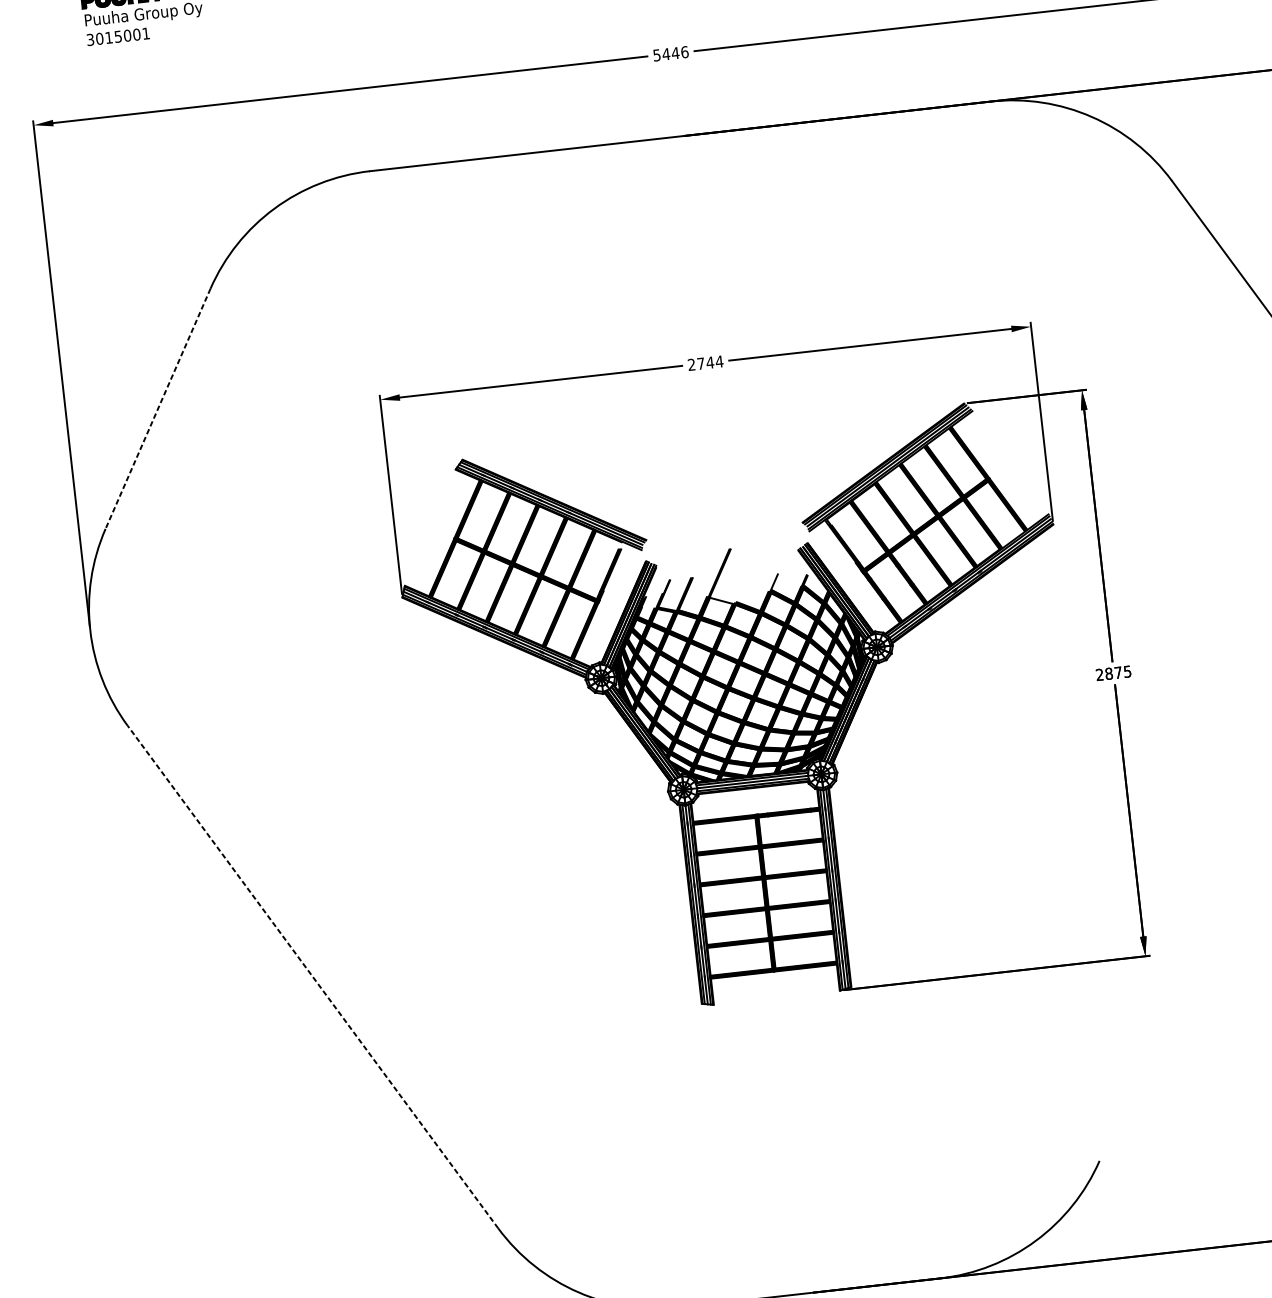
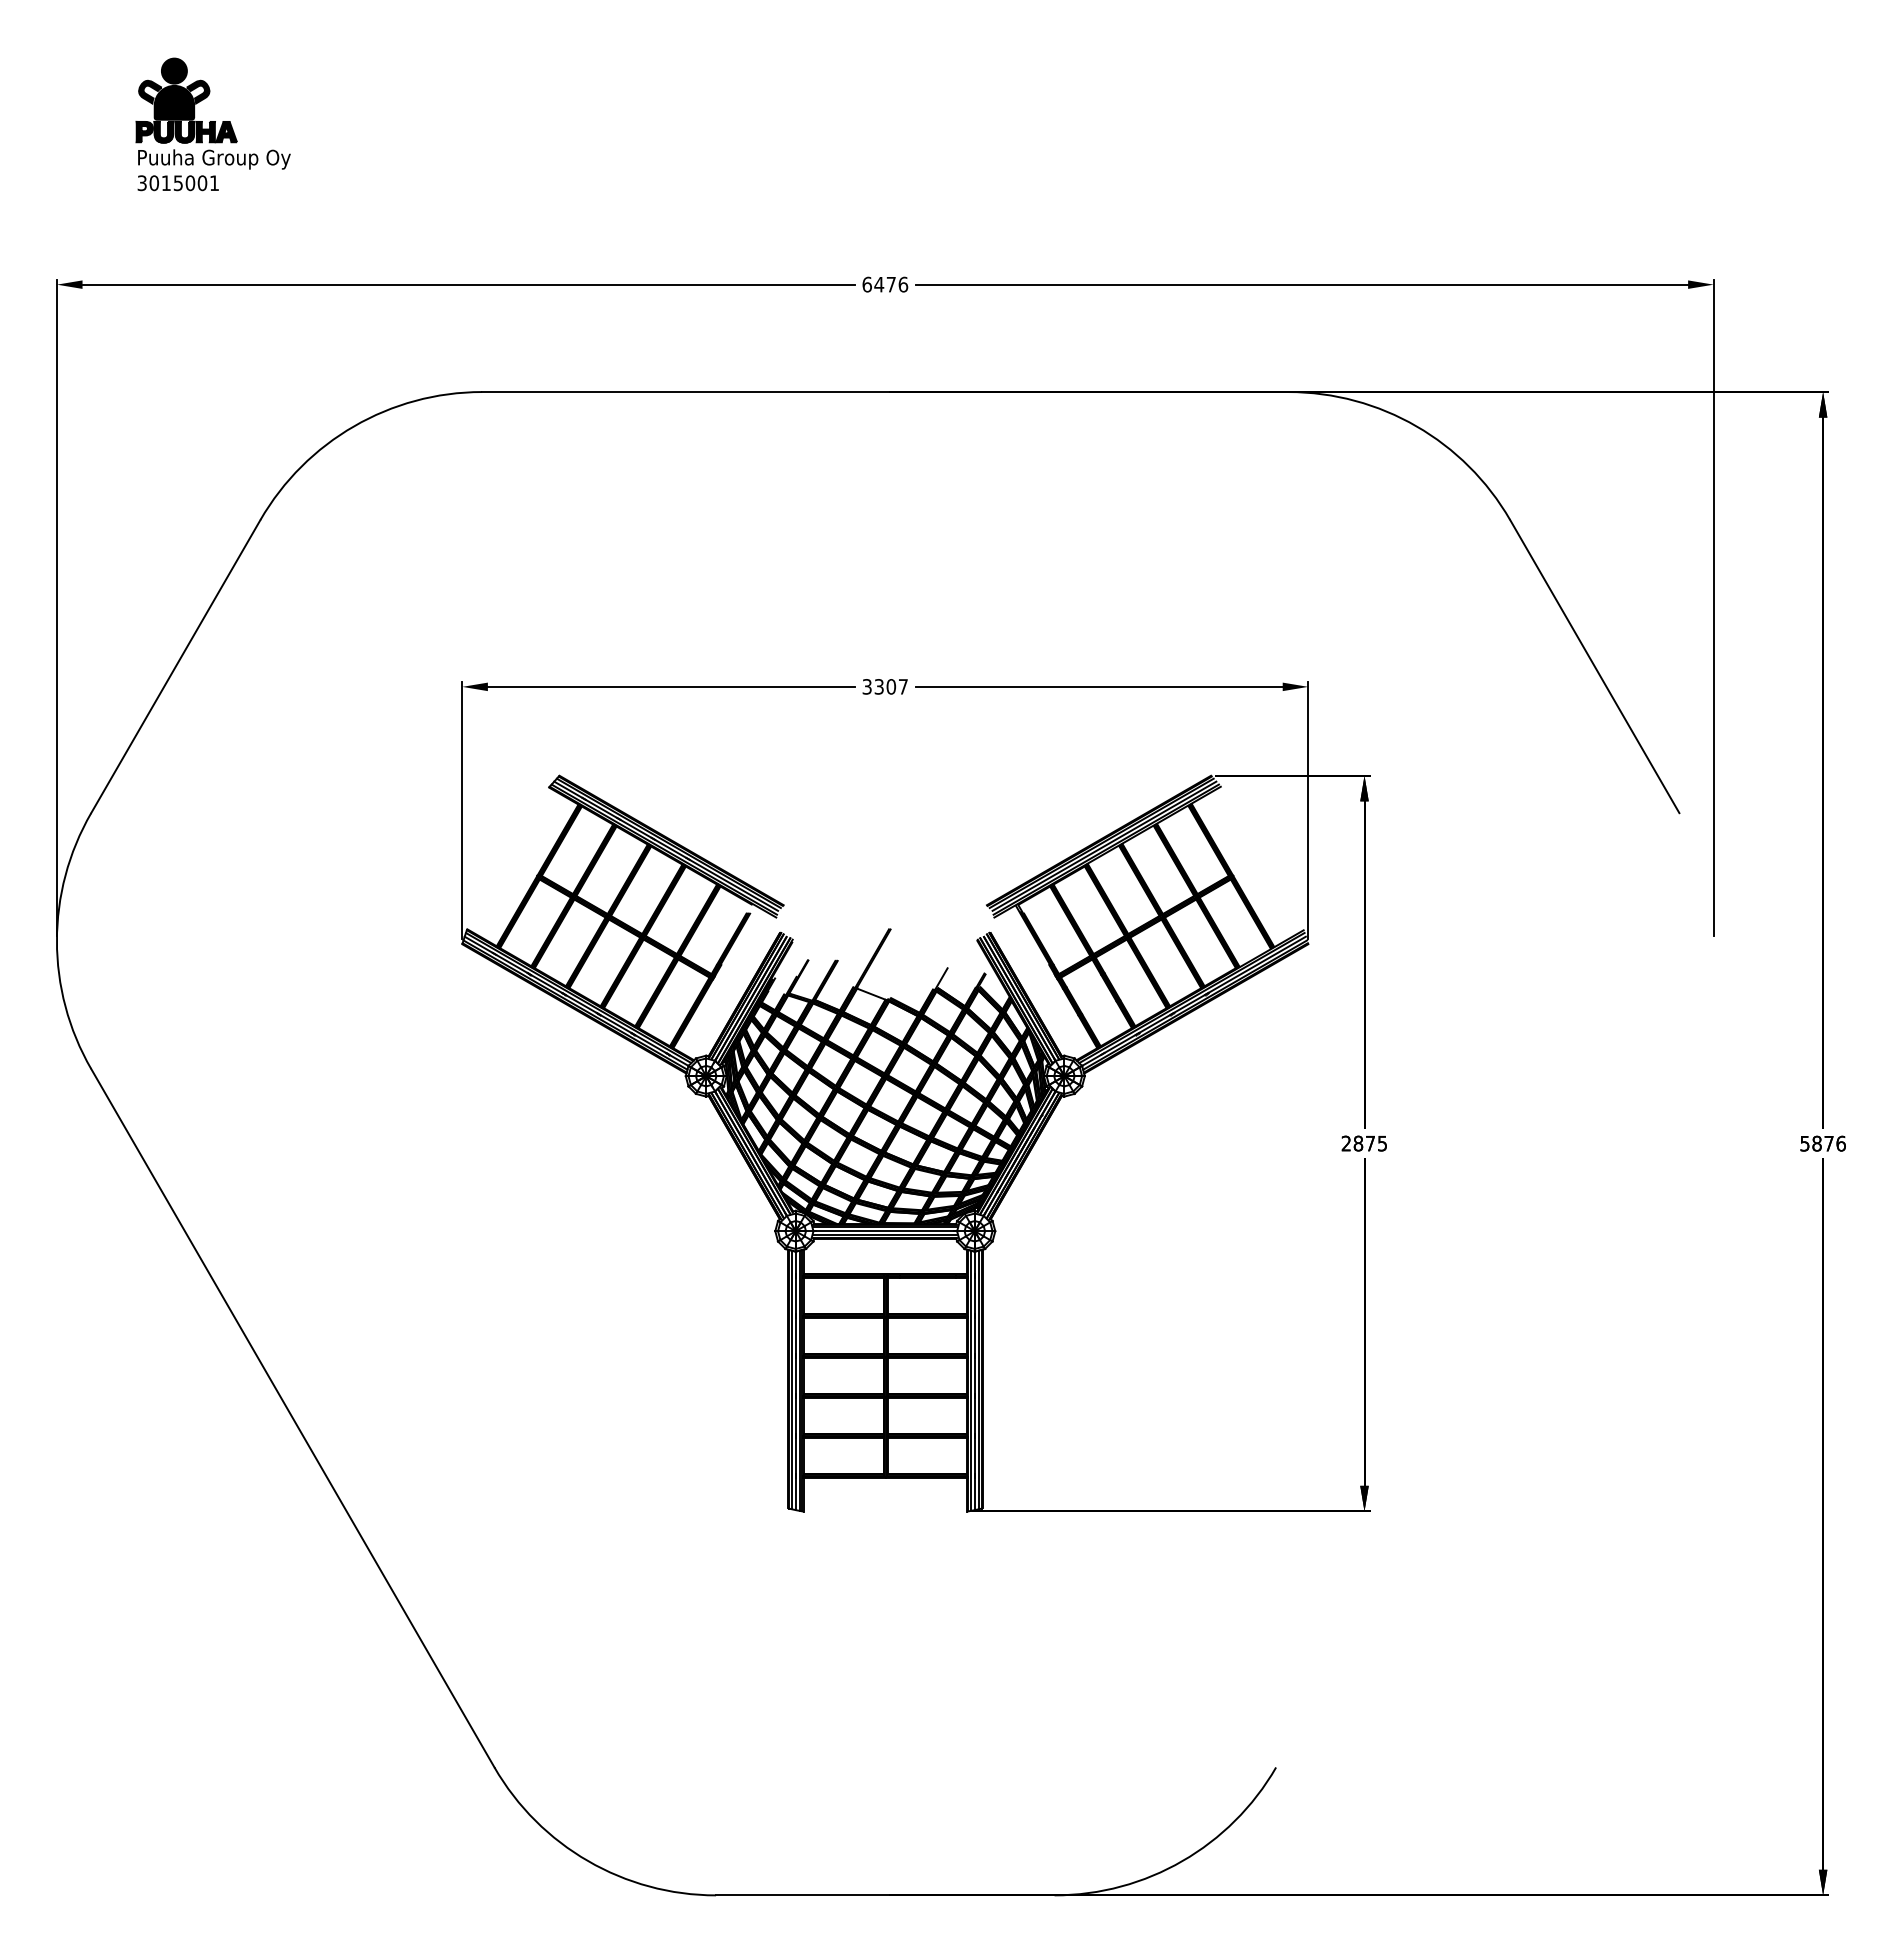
text: (666, 54) -> (879, 284), 5446 -> 6476
text: (705, 362) -> (885, 686), 2744 -> 3307
line: (157, 408) -> (175, 666), dashed -> solid
line: (312, 976) -> (292, 1417), dashed -> solid

